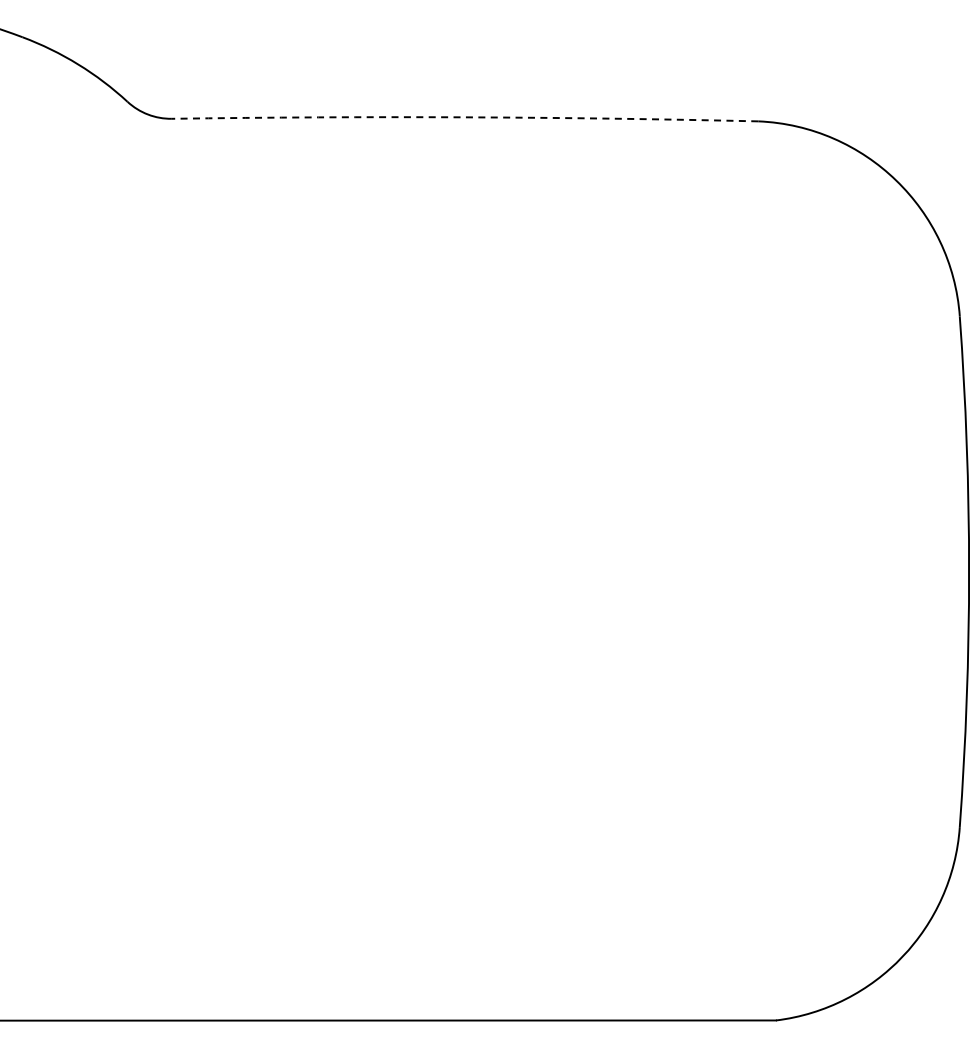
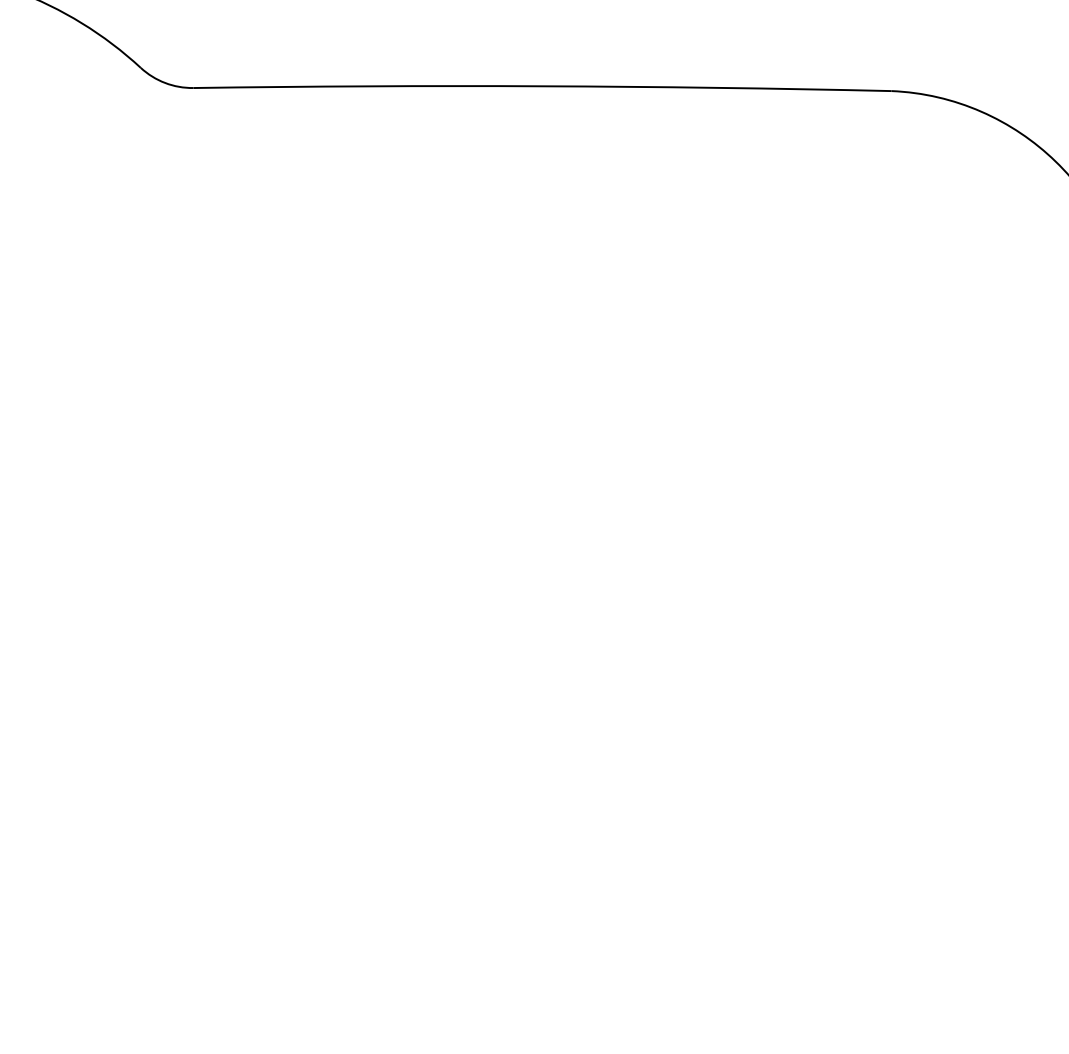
arc: (465, 117) -> (542, 86), dashed -> solid

